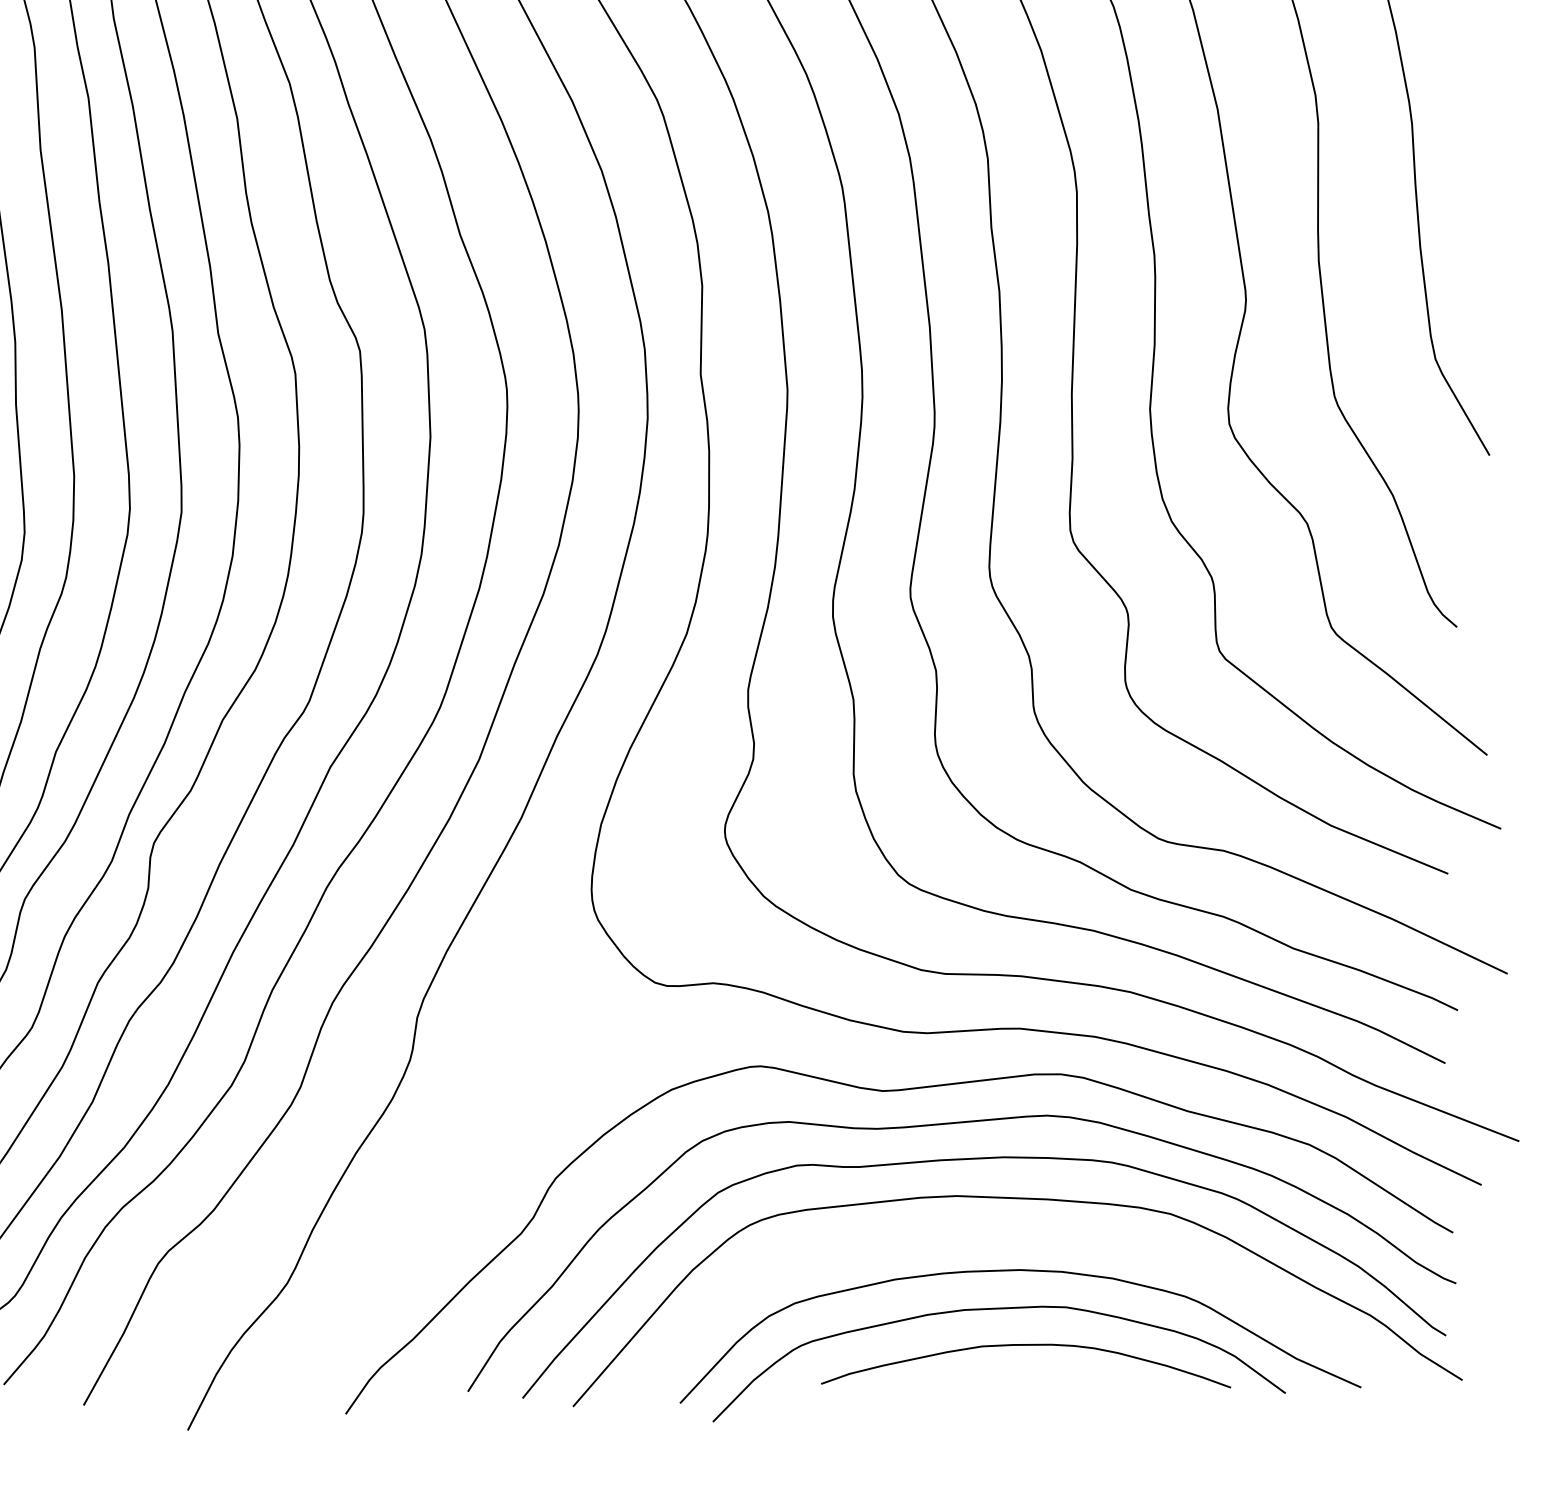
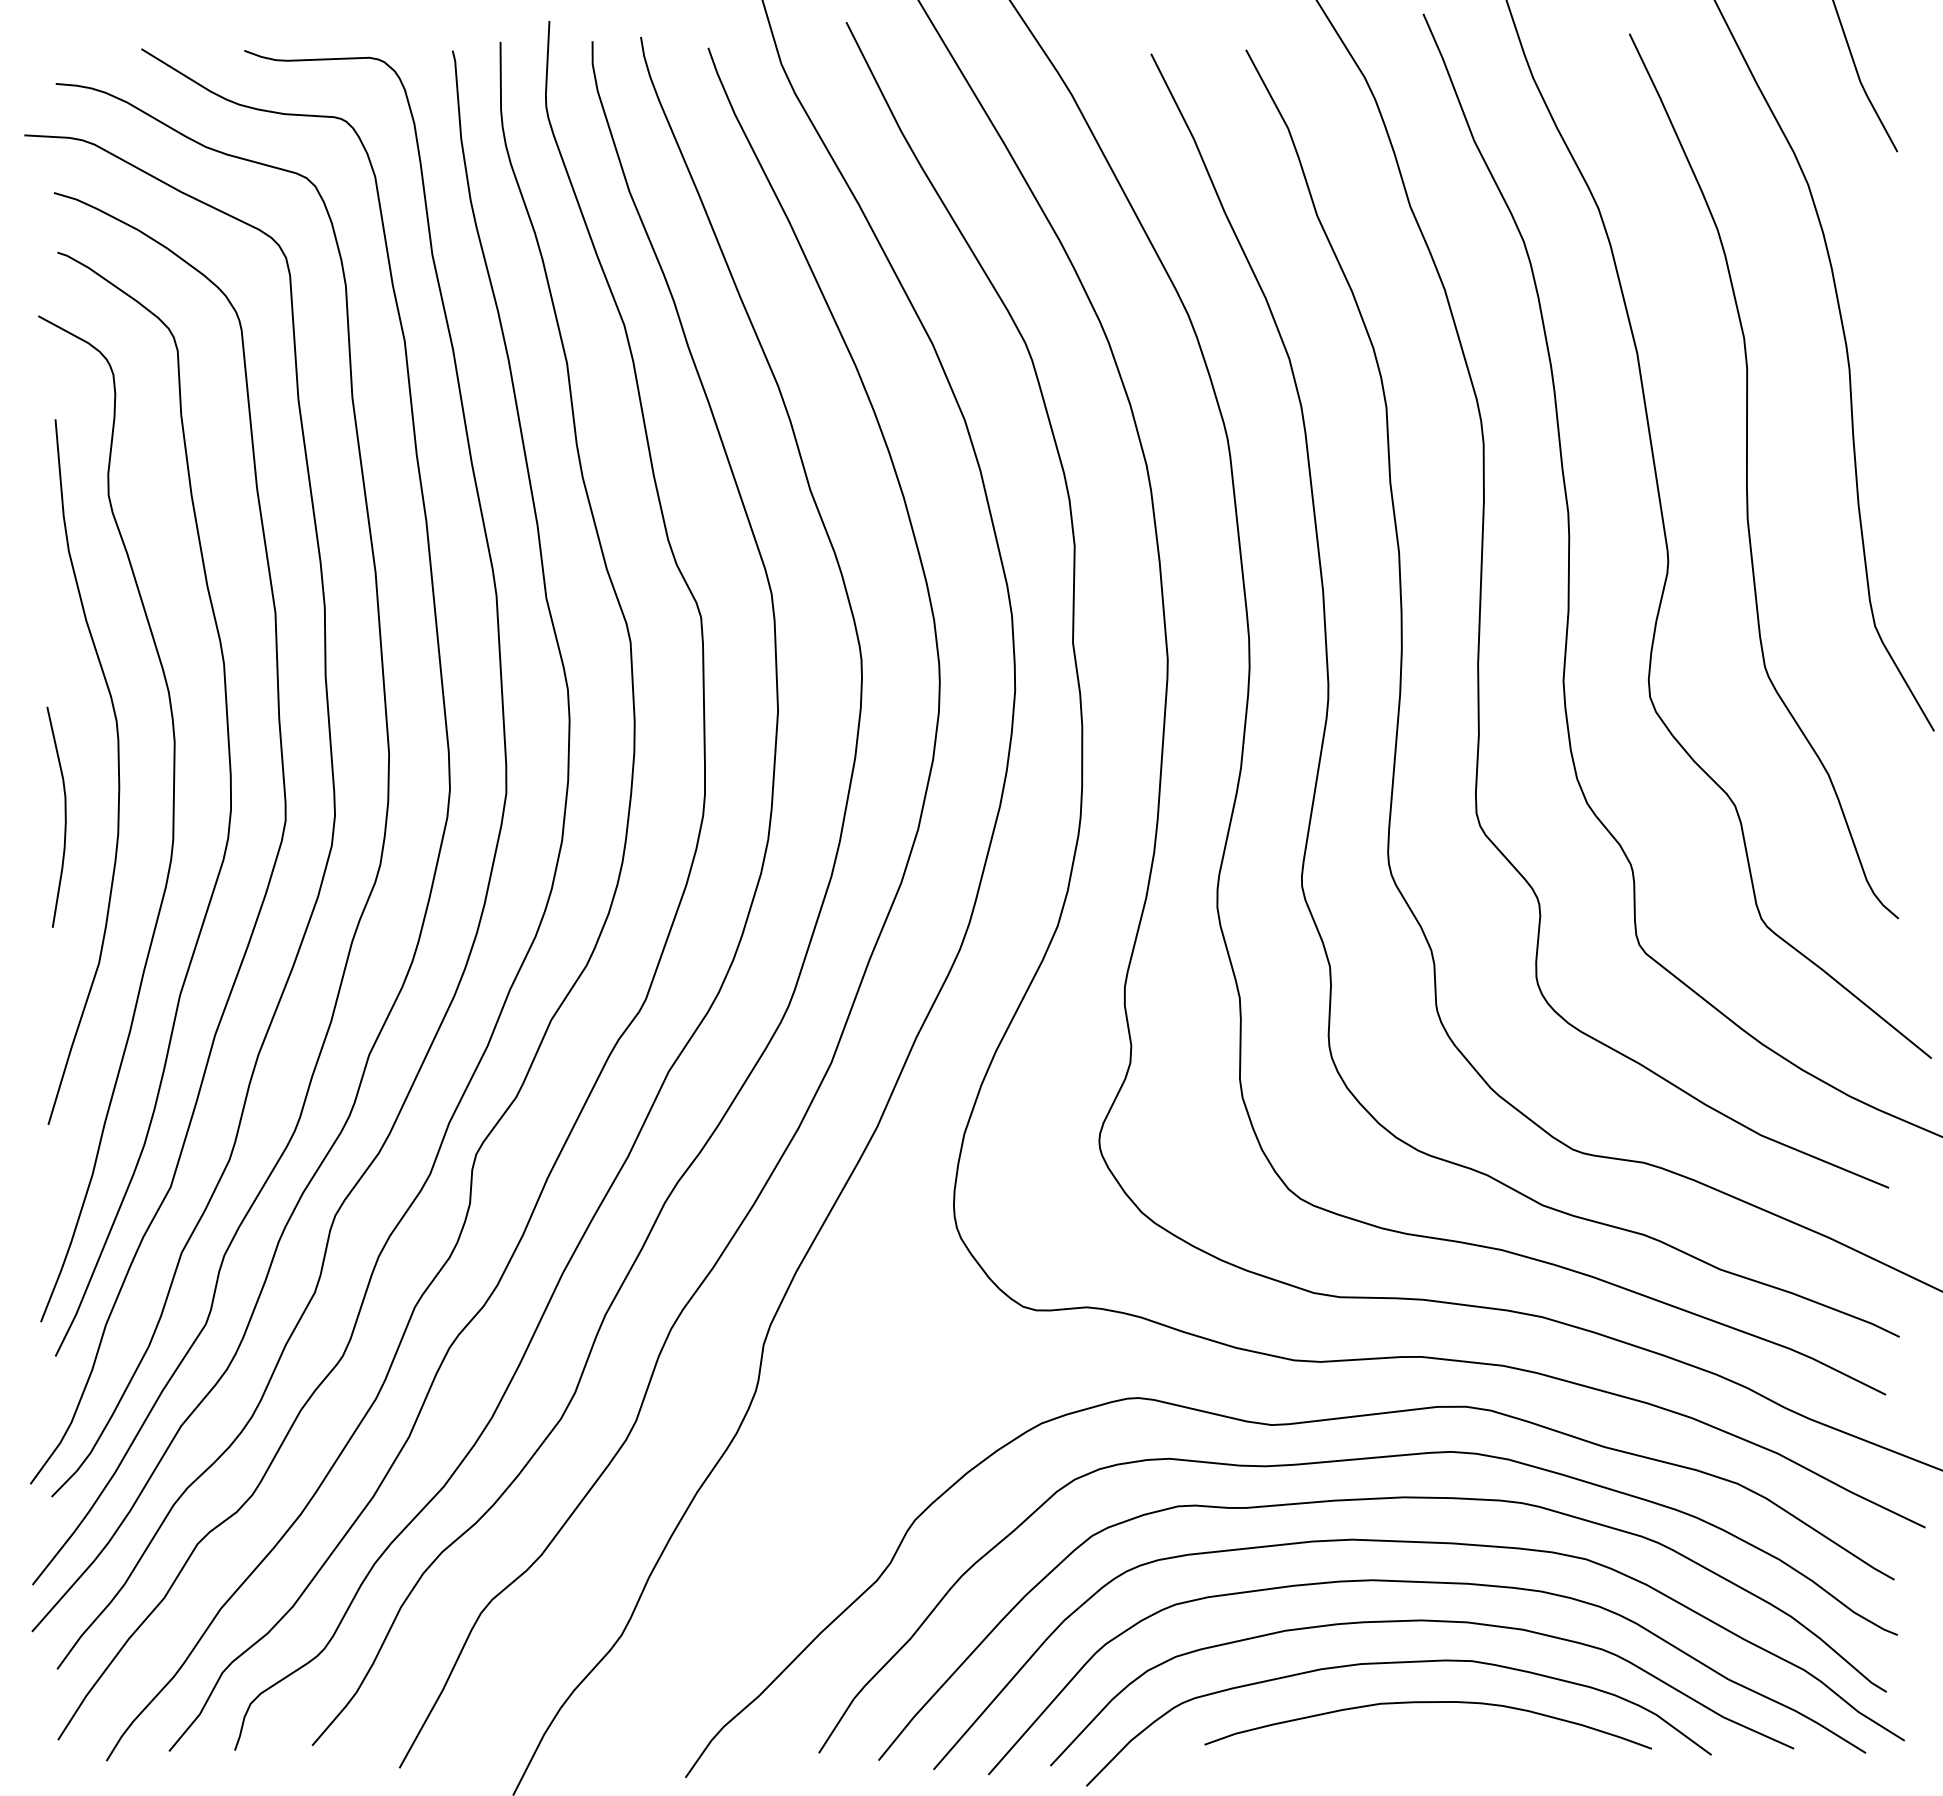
curve: (1025, 1236) -> (1427, 1583), added

